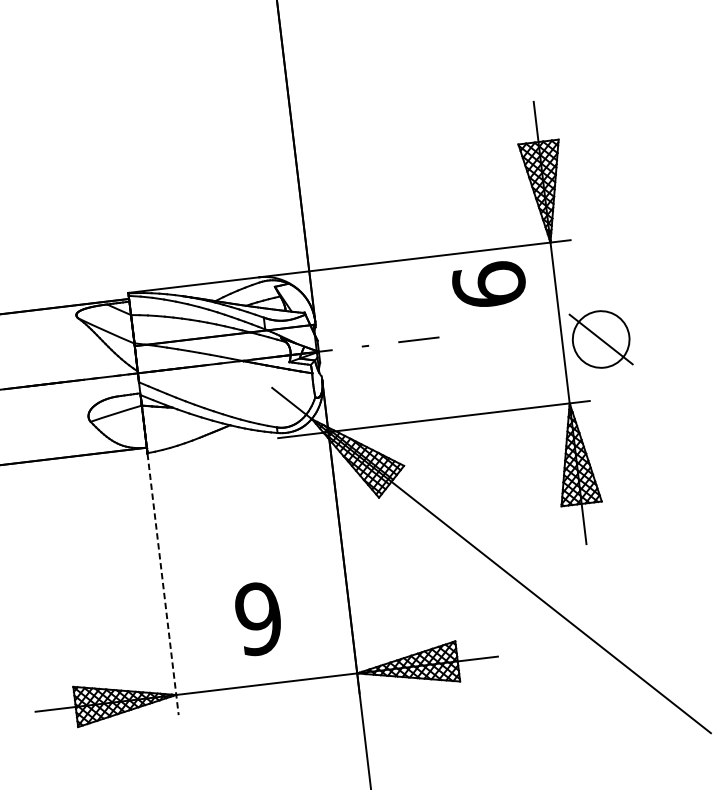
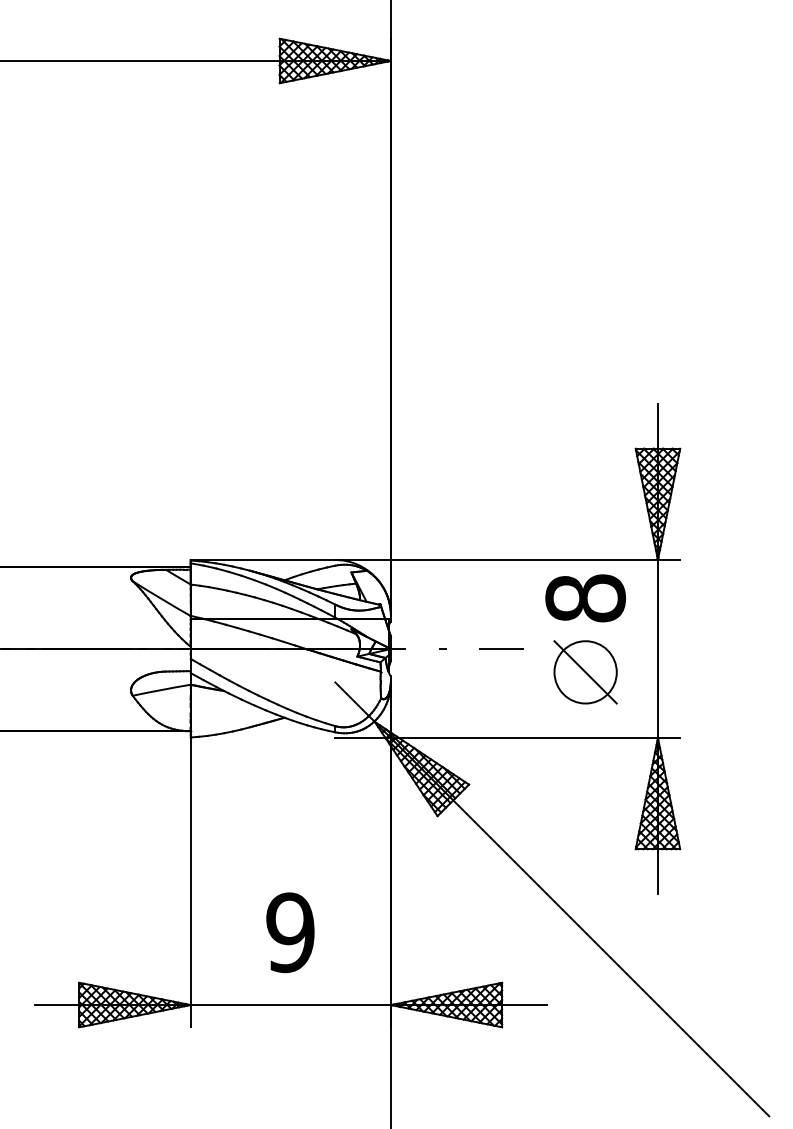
text: (489, 284) -> (585, 597), 6 -> 8
part: (601, 339) -> (585, 672), moved
line: (162, 584) -> (190, 882), dashed -> solid

